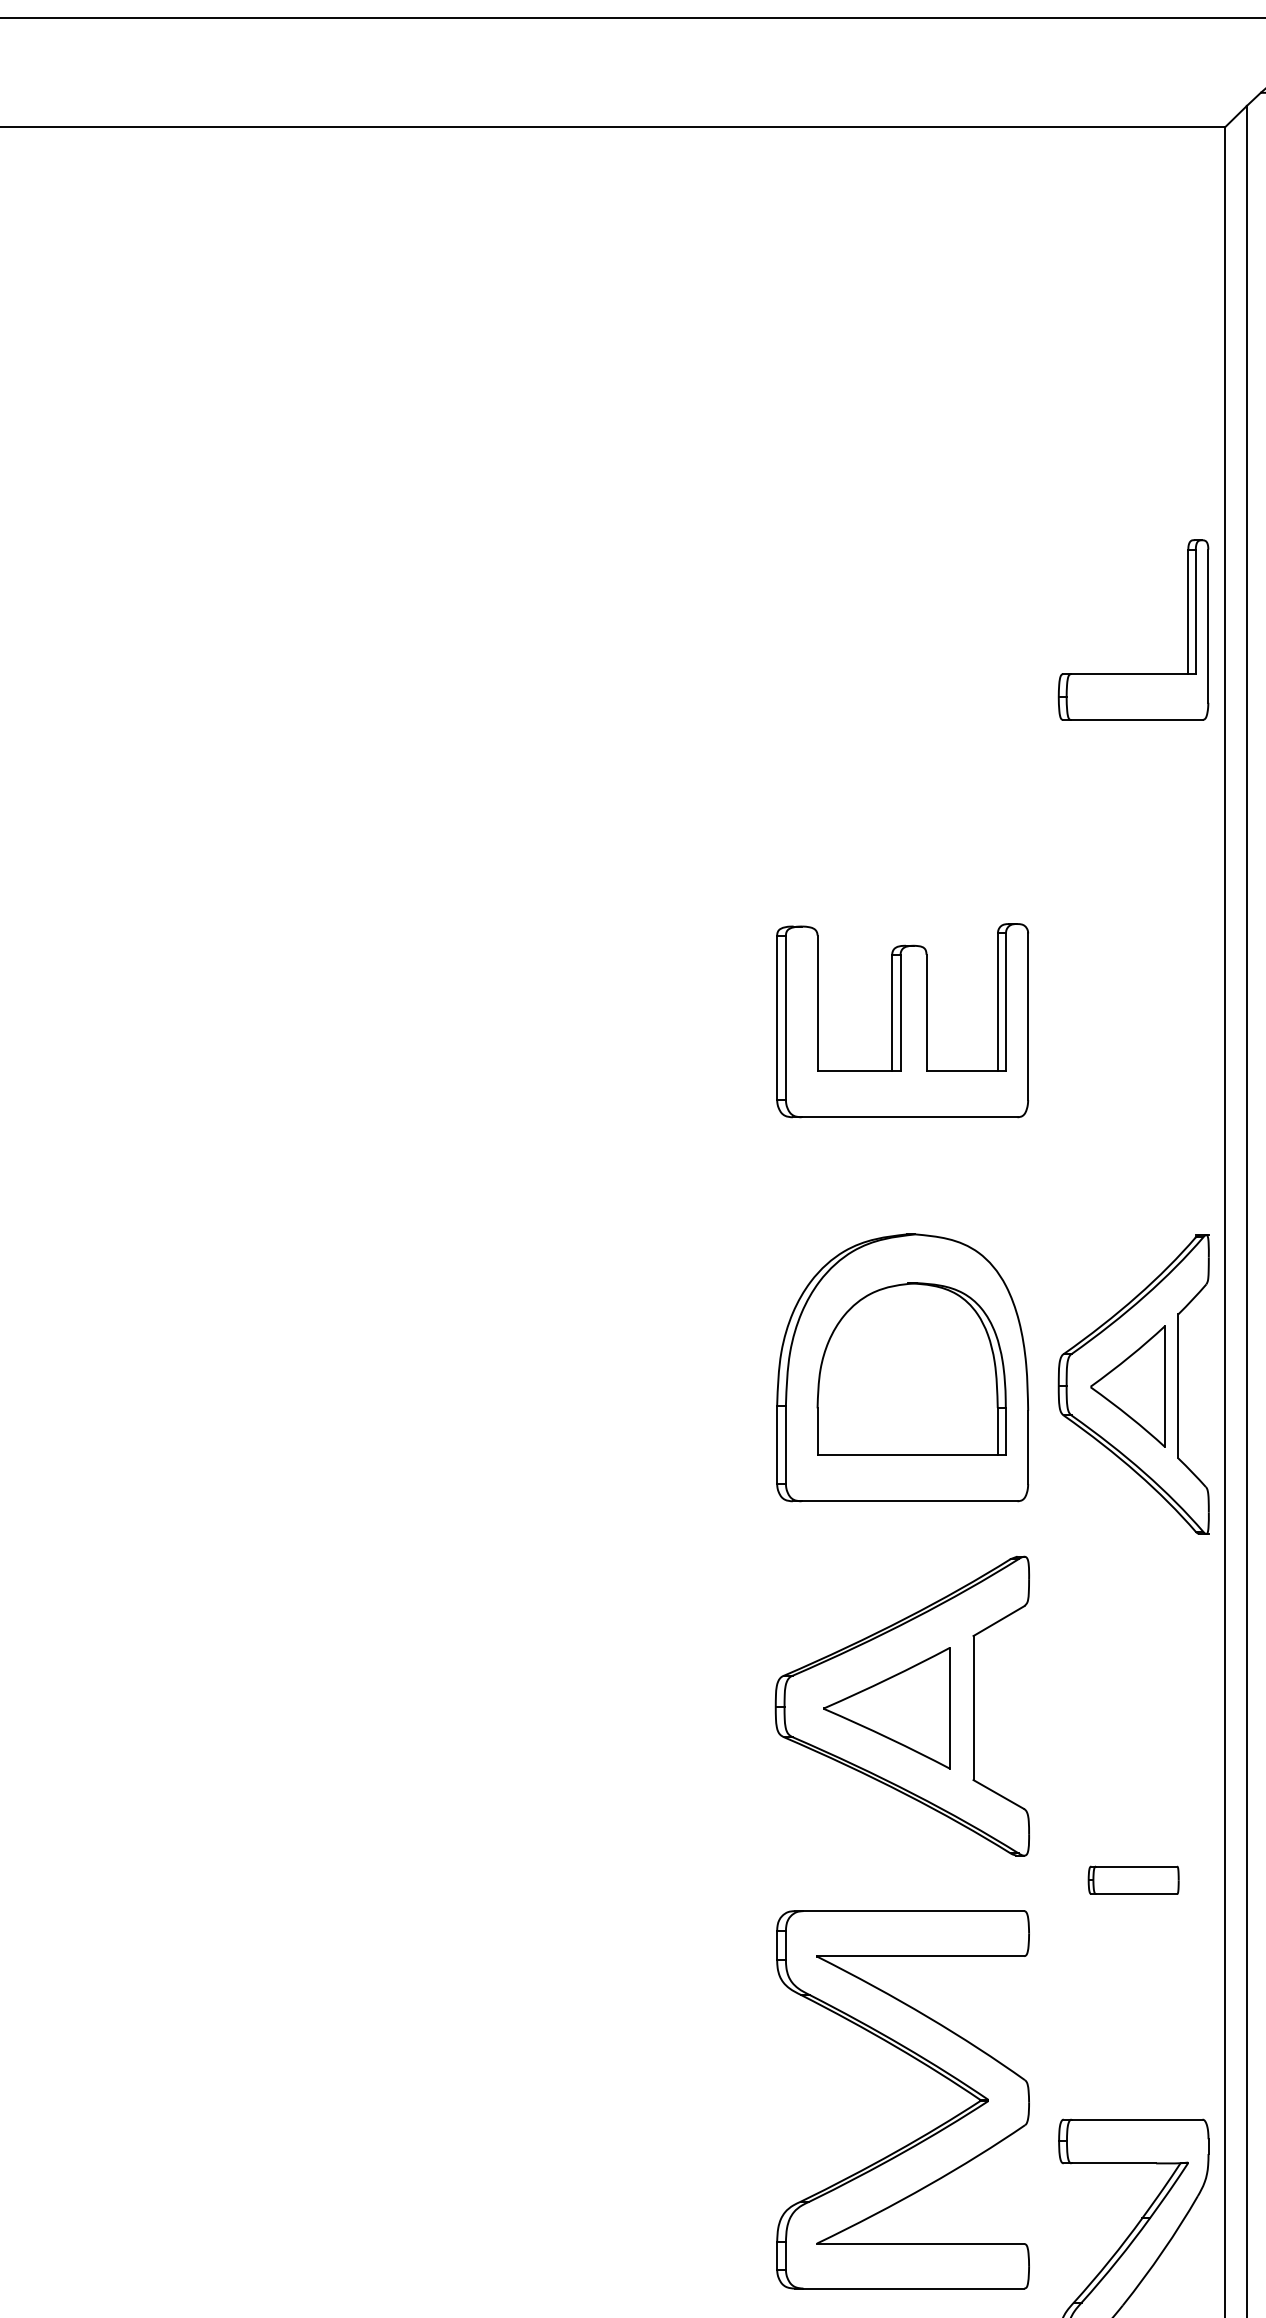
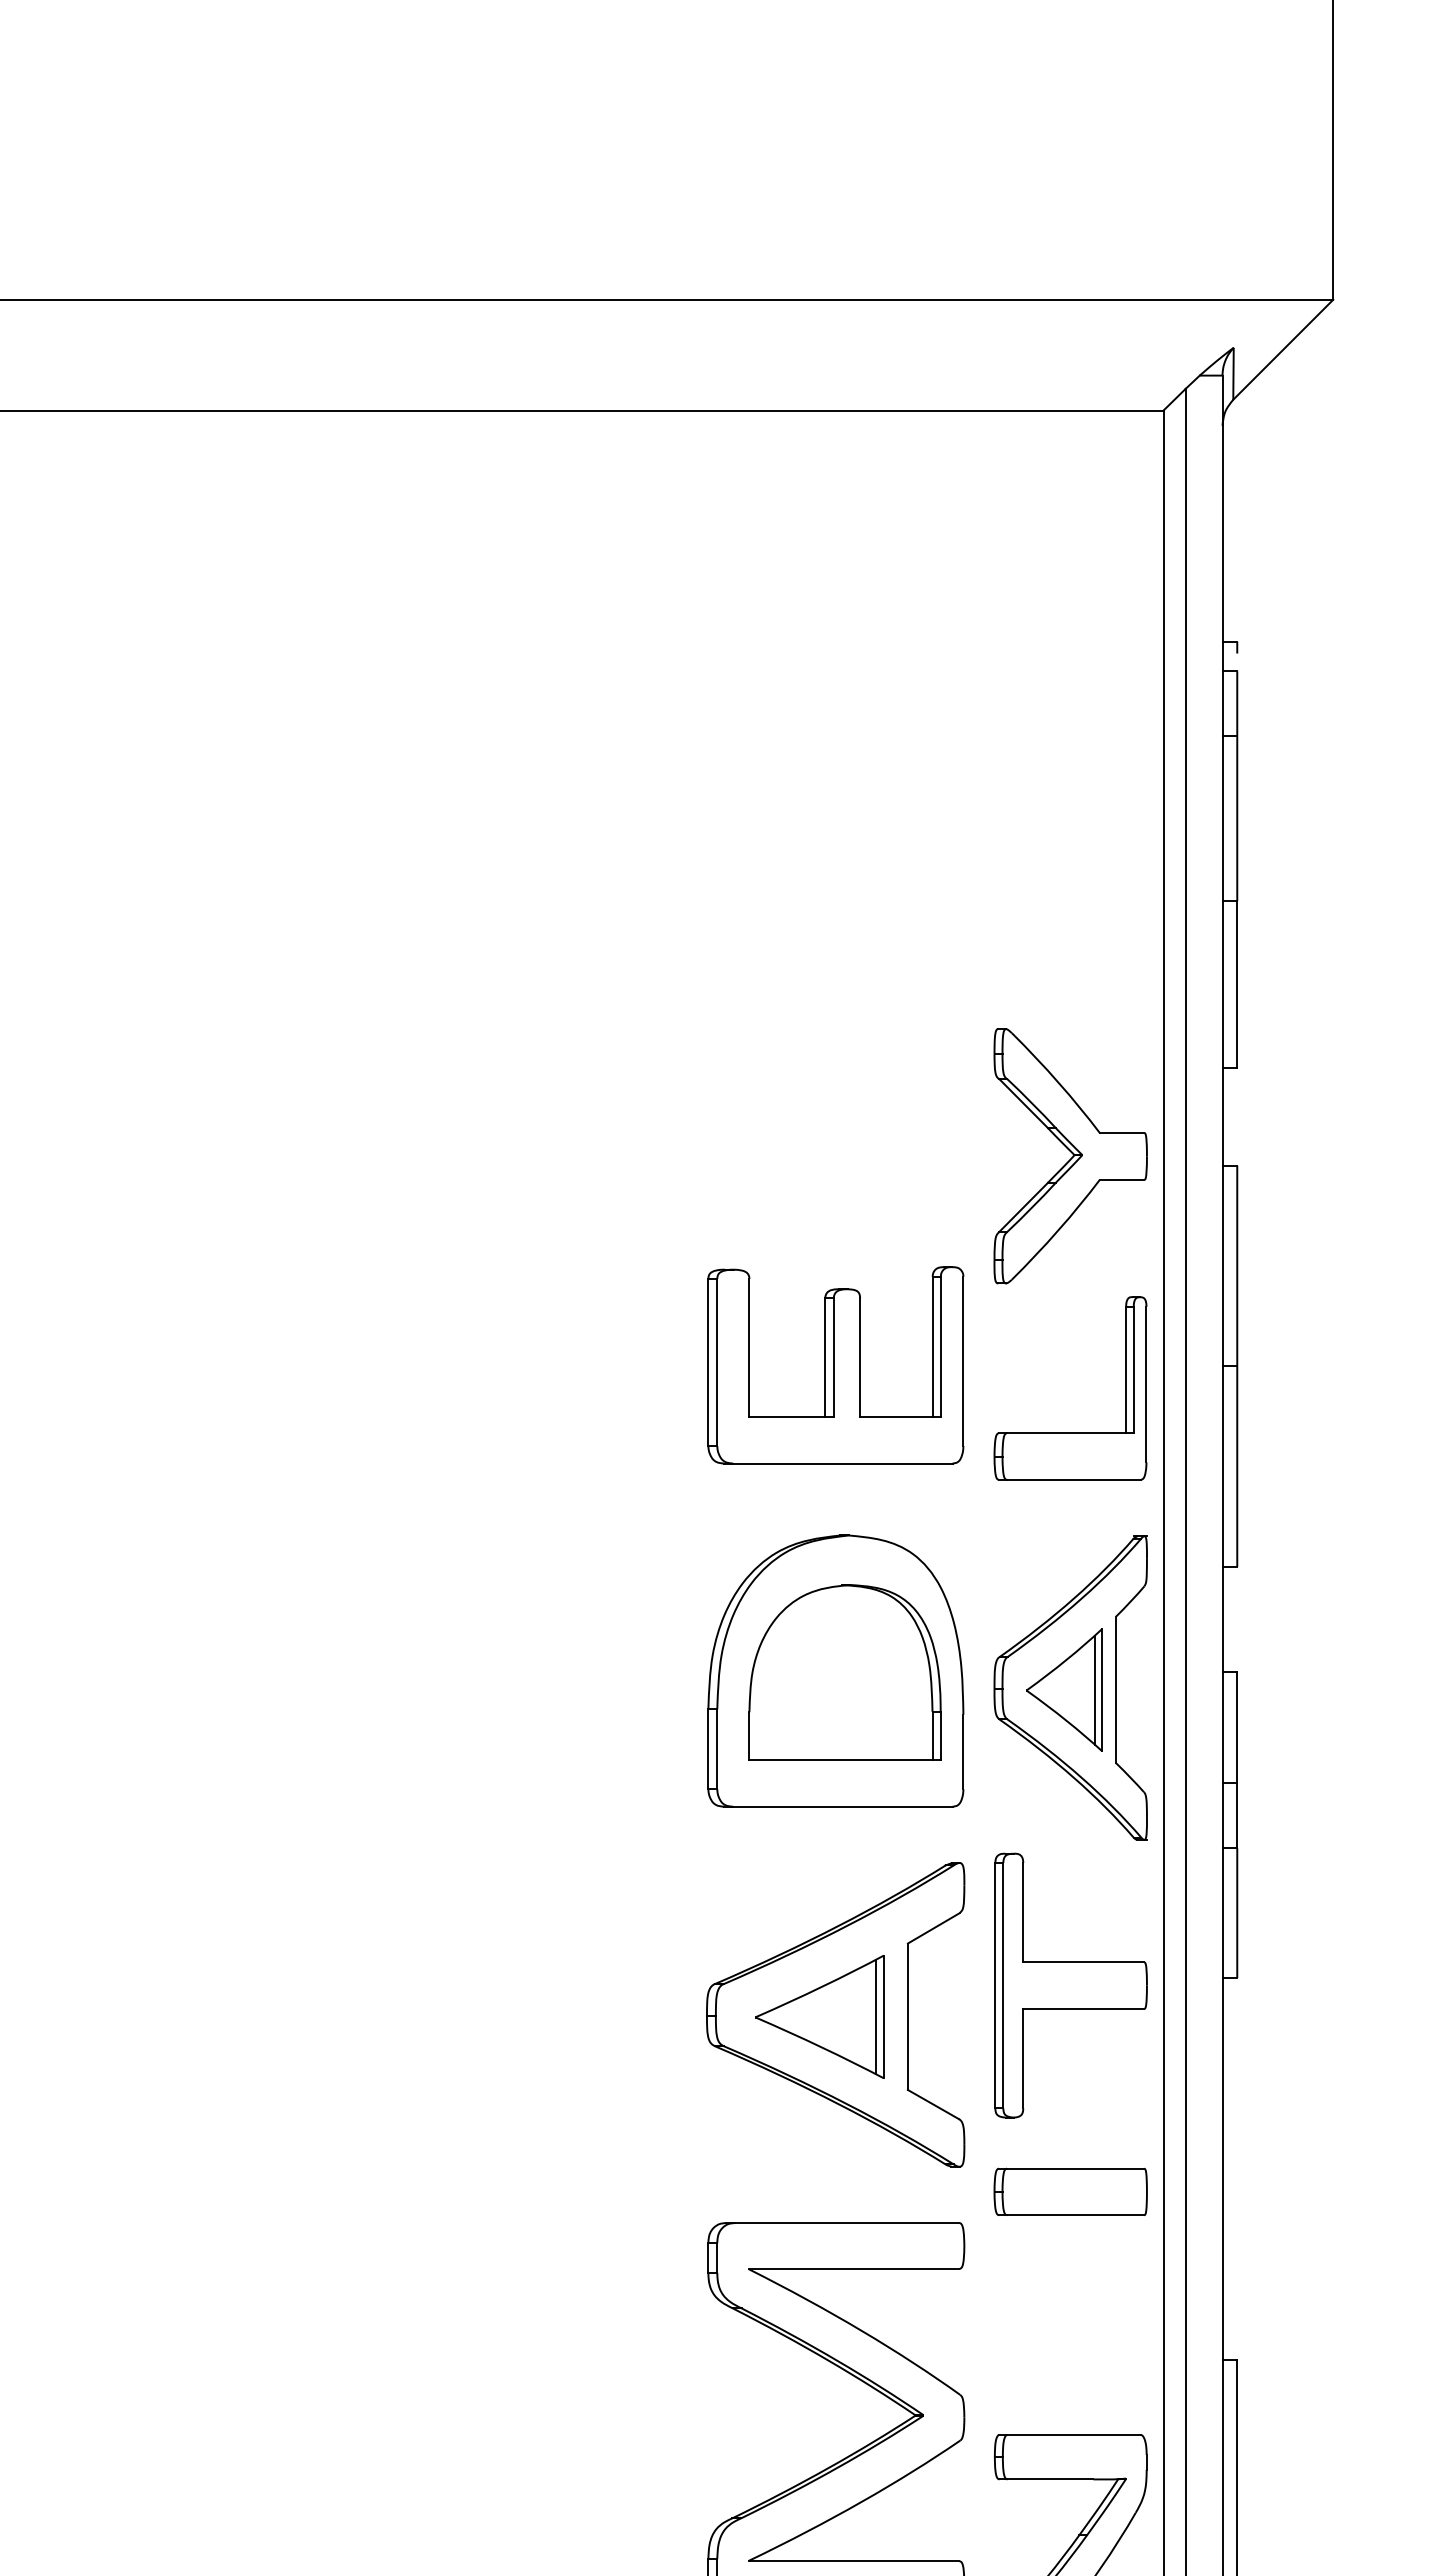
part: (1133, 673) -> (1070, 1432), moved
part: (1133, 861) -> (1070, 1156), added
part: (902, 1020) -> (835, 1365), moved
line: (1157, 1385) -> (1094, 1689), added
part: (1133, 1677) -> (1070, 1985), added
line: (941, 1707) -> (875, 2016), added
part: (1133, 1880) -> (1070, 2191), size x1.67

